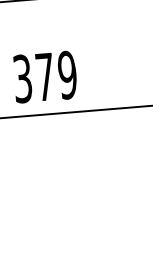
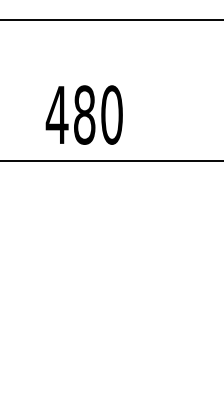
text: (44, 76) -> (83, 114), 379 -> 480

